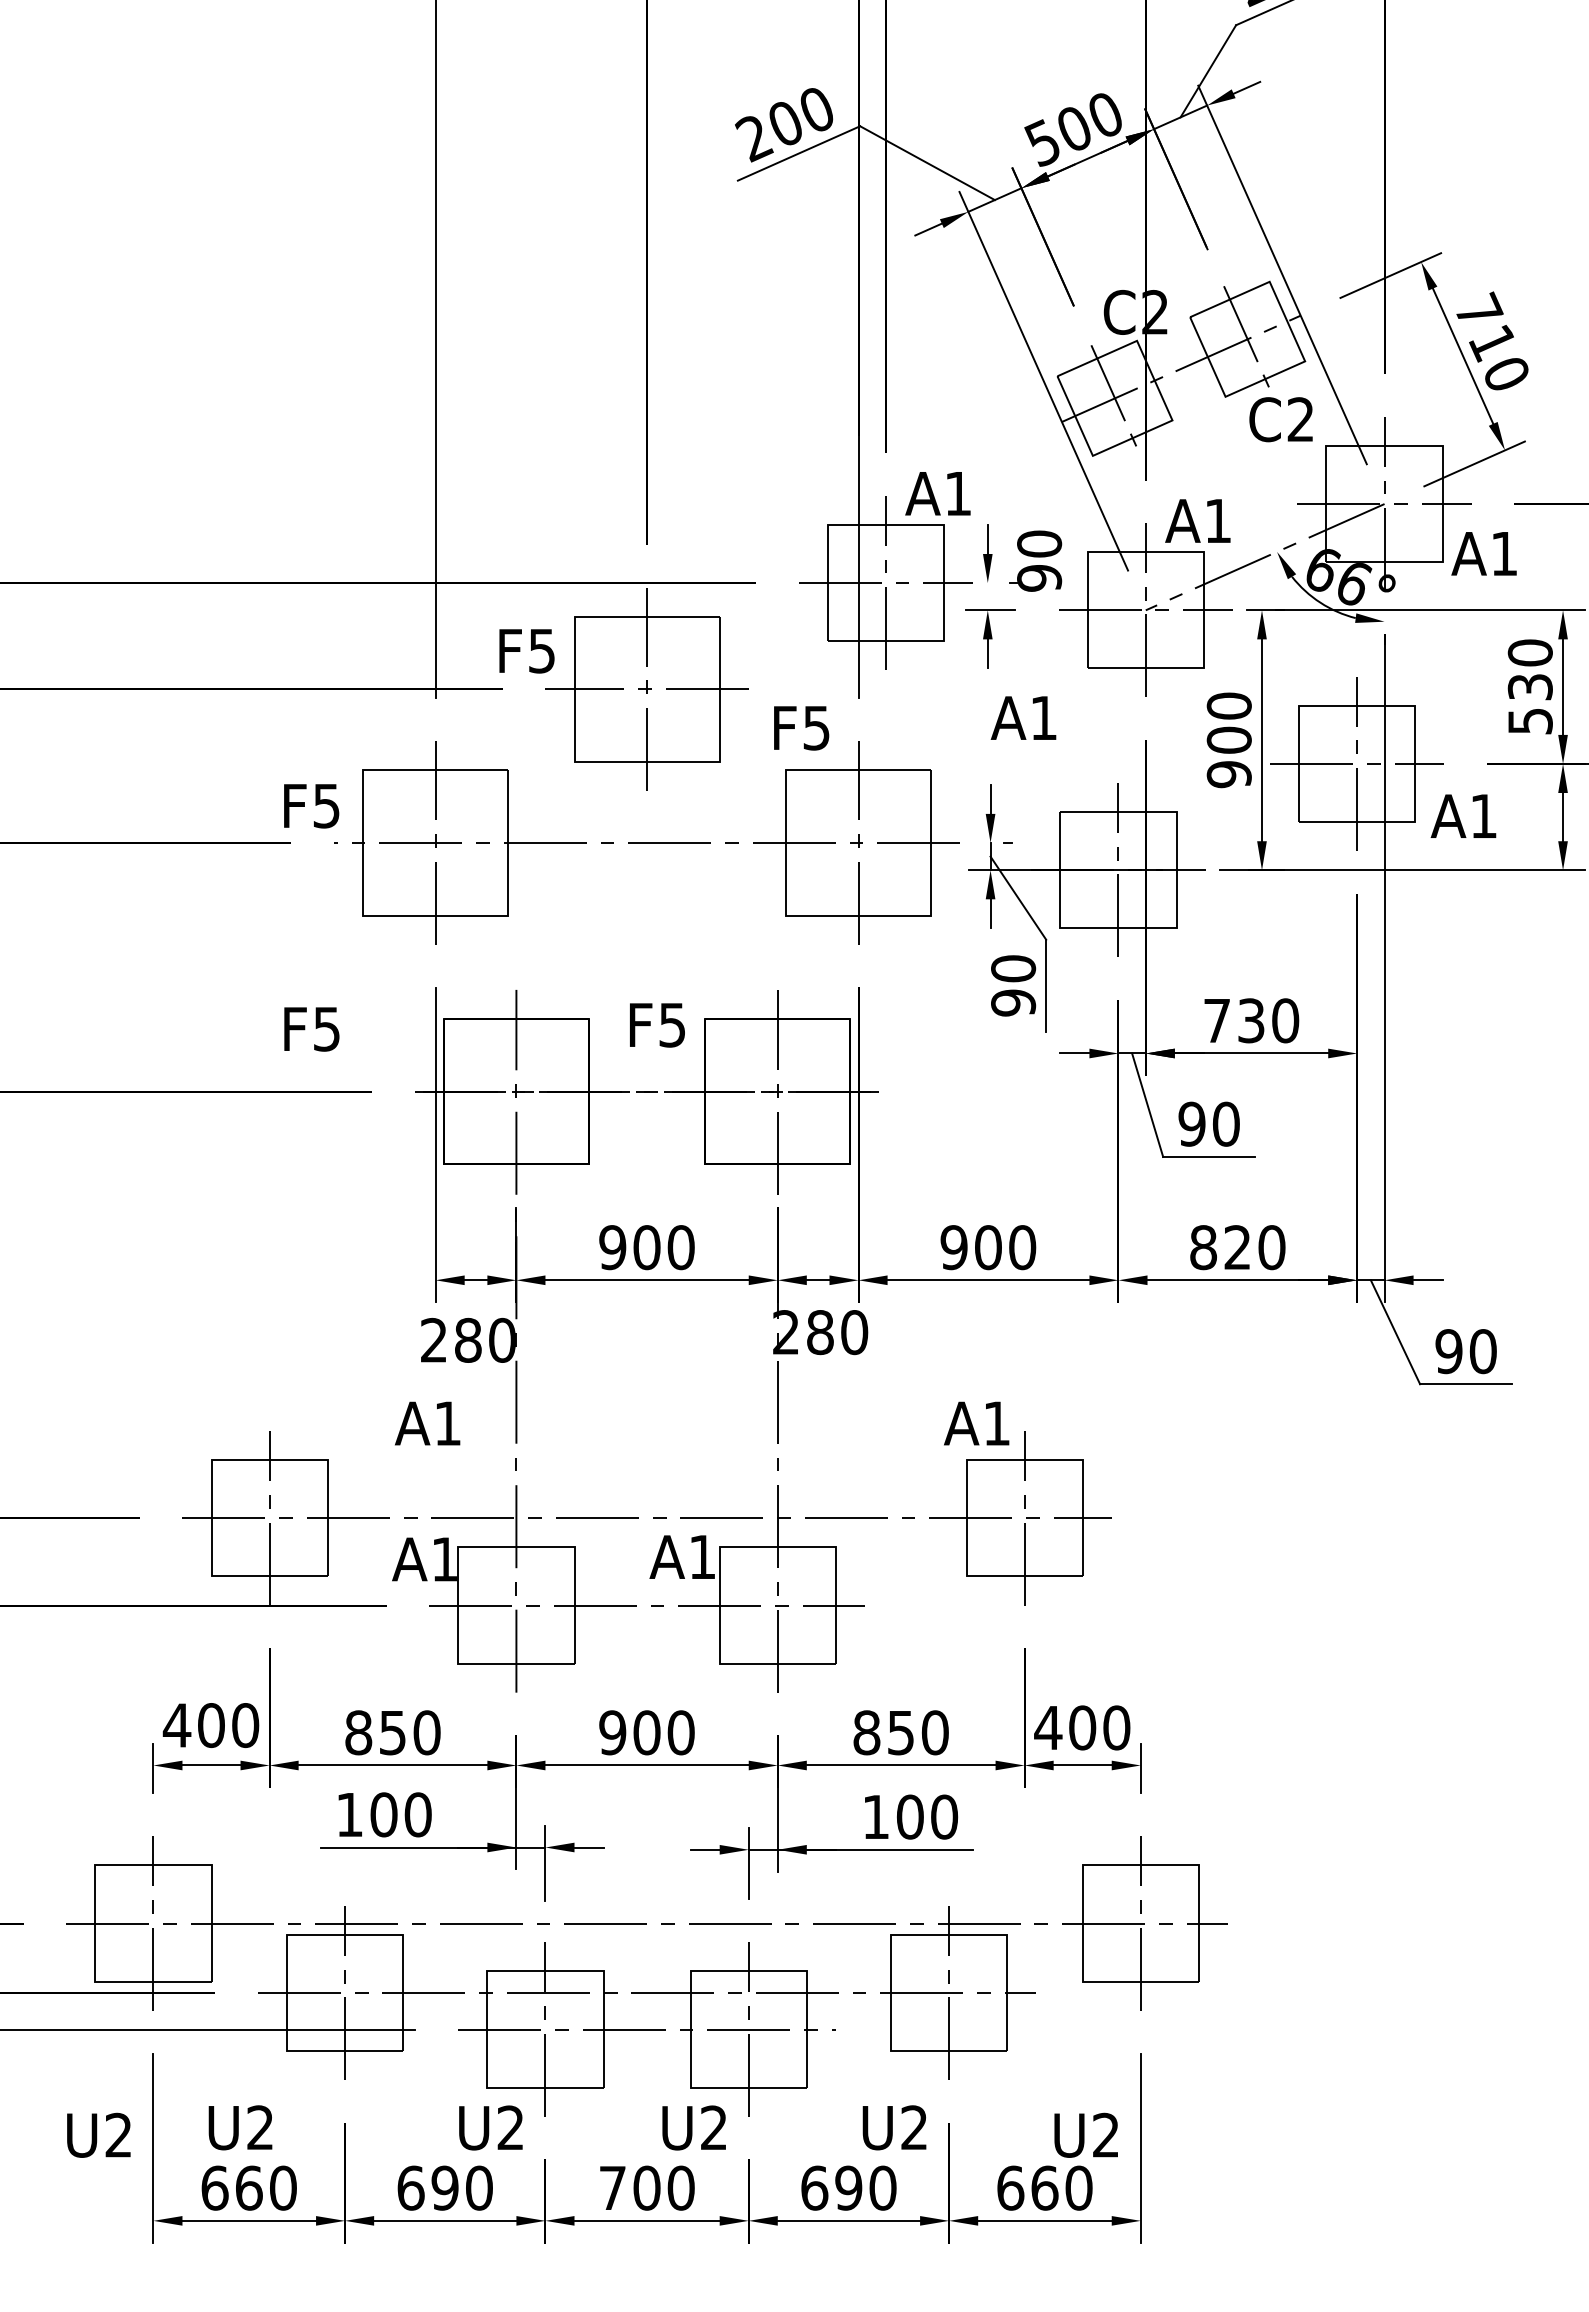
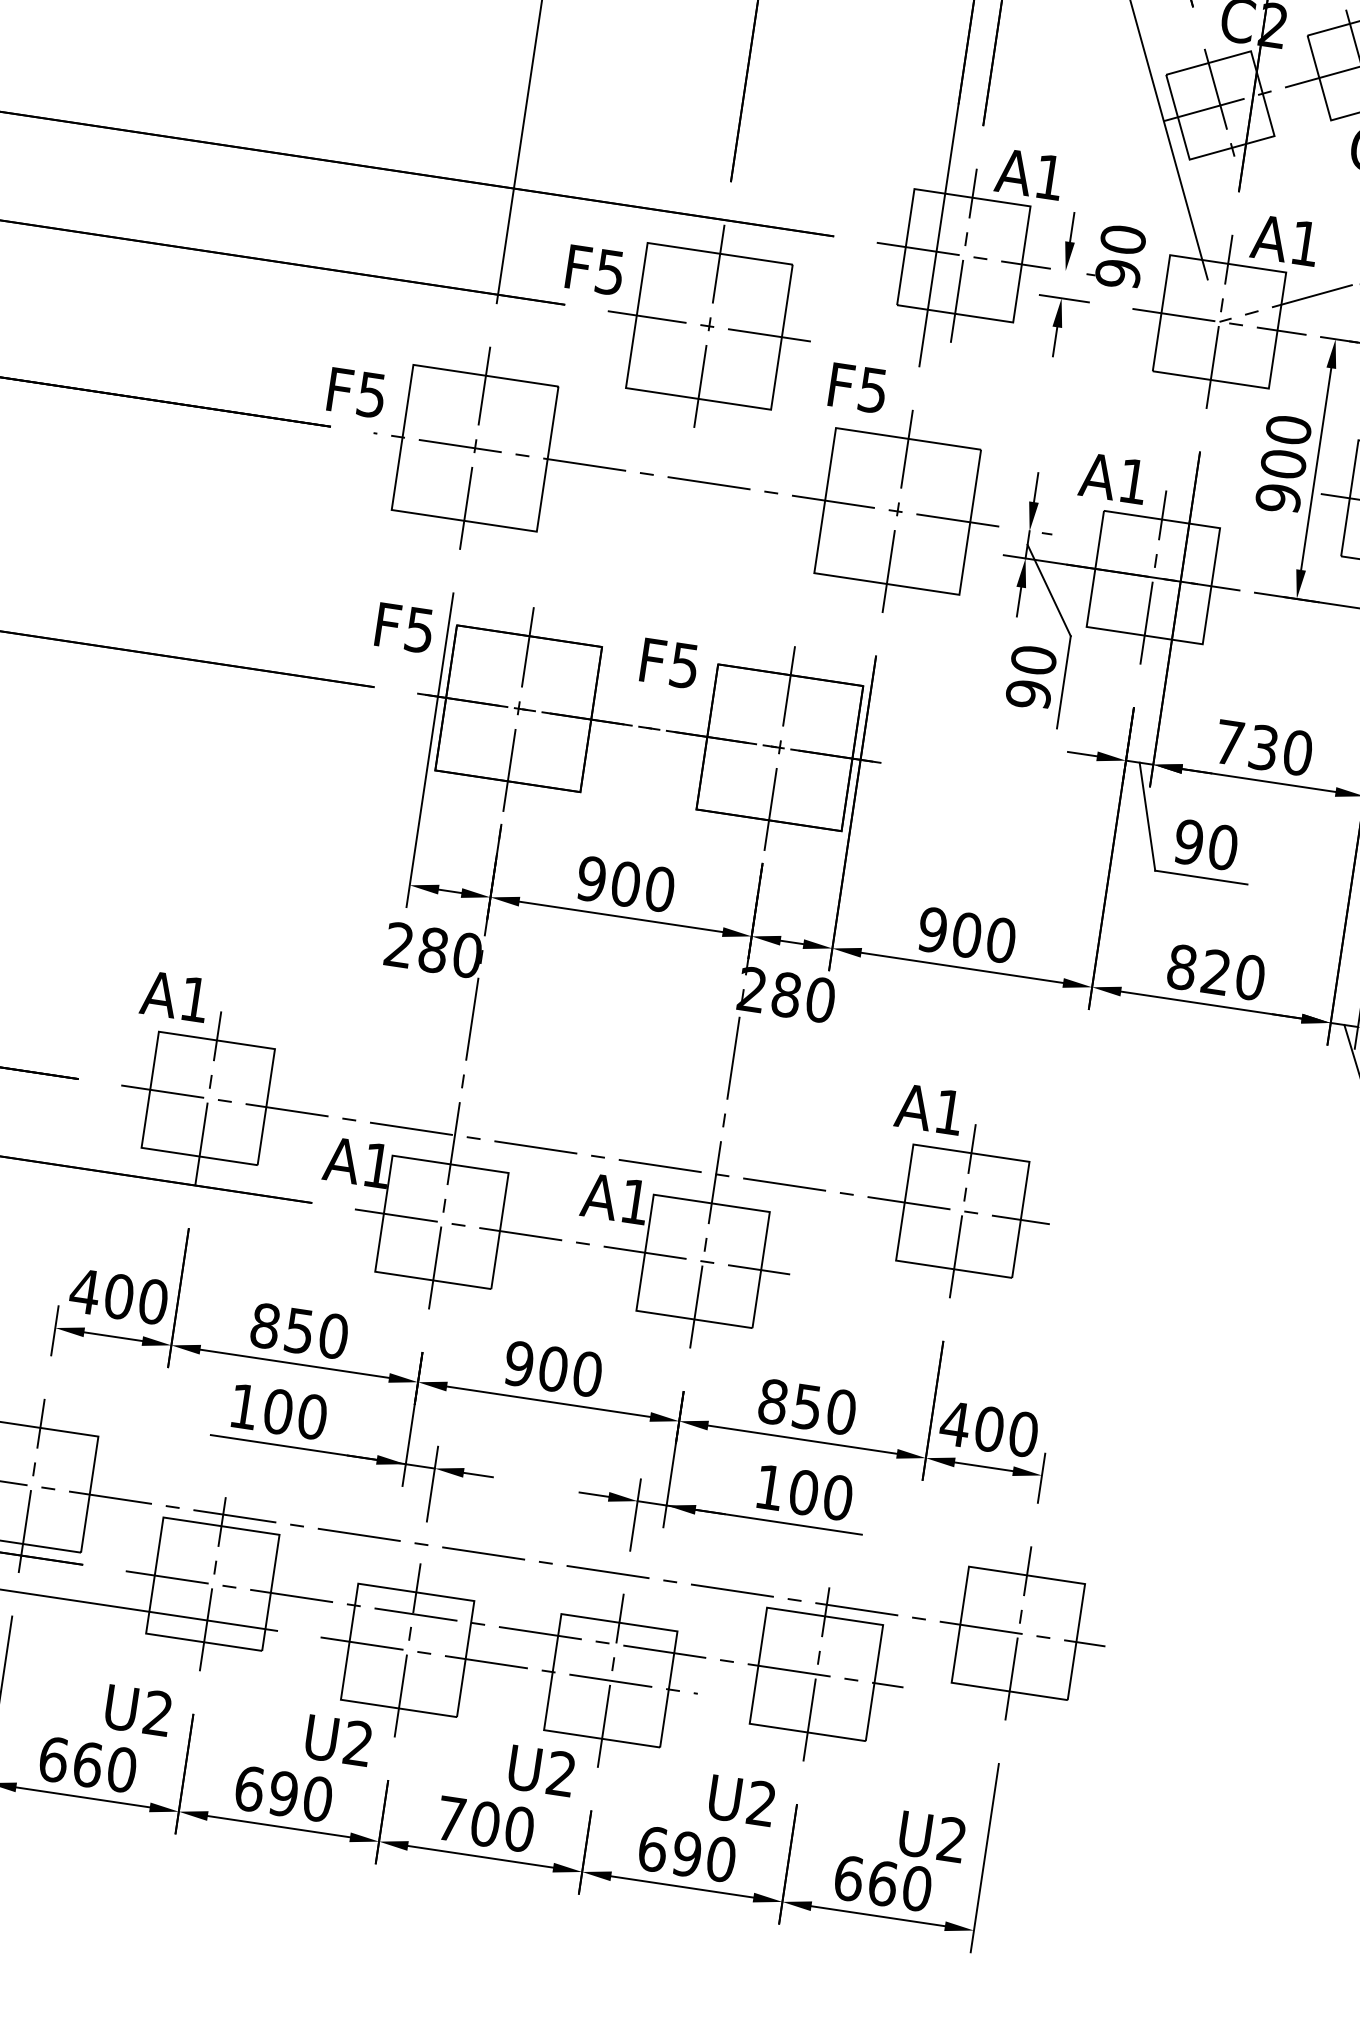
text: (1023, 717) -> (1113, 477), moved
text: (311, 1029) -> (404, 628), moved
text: (427, 1423) -> (174, 996), moved
text: (240, 2127) -> (138, 1710), moved

